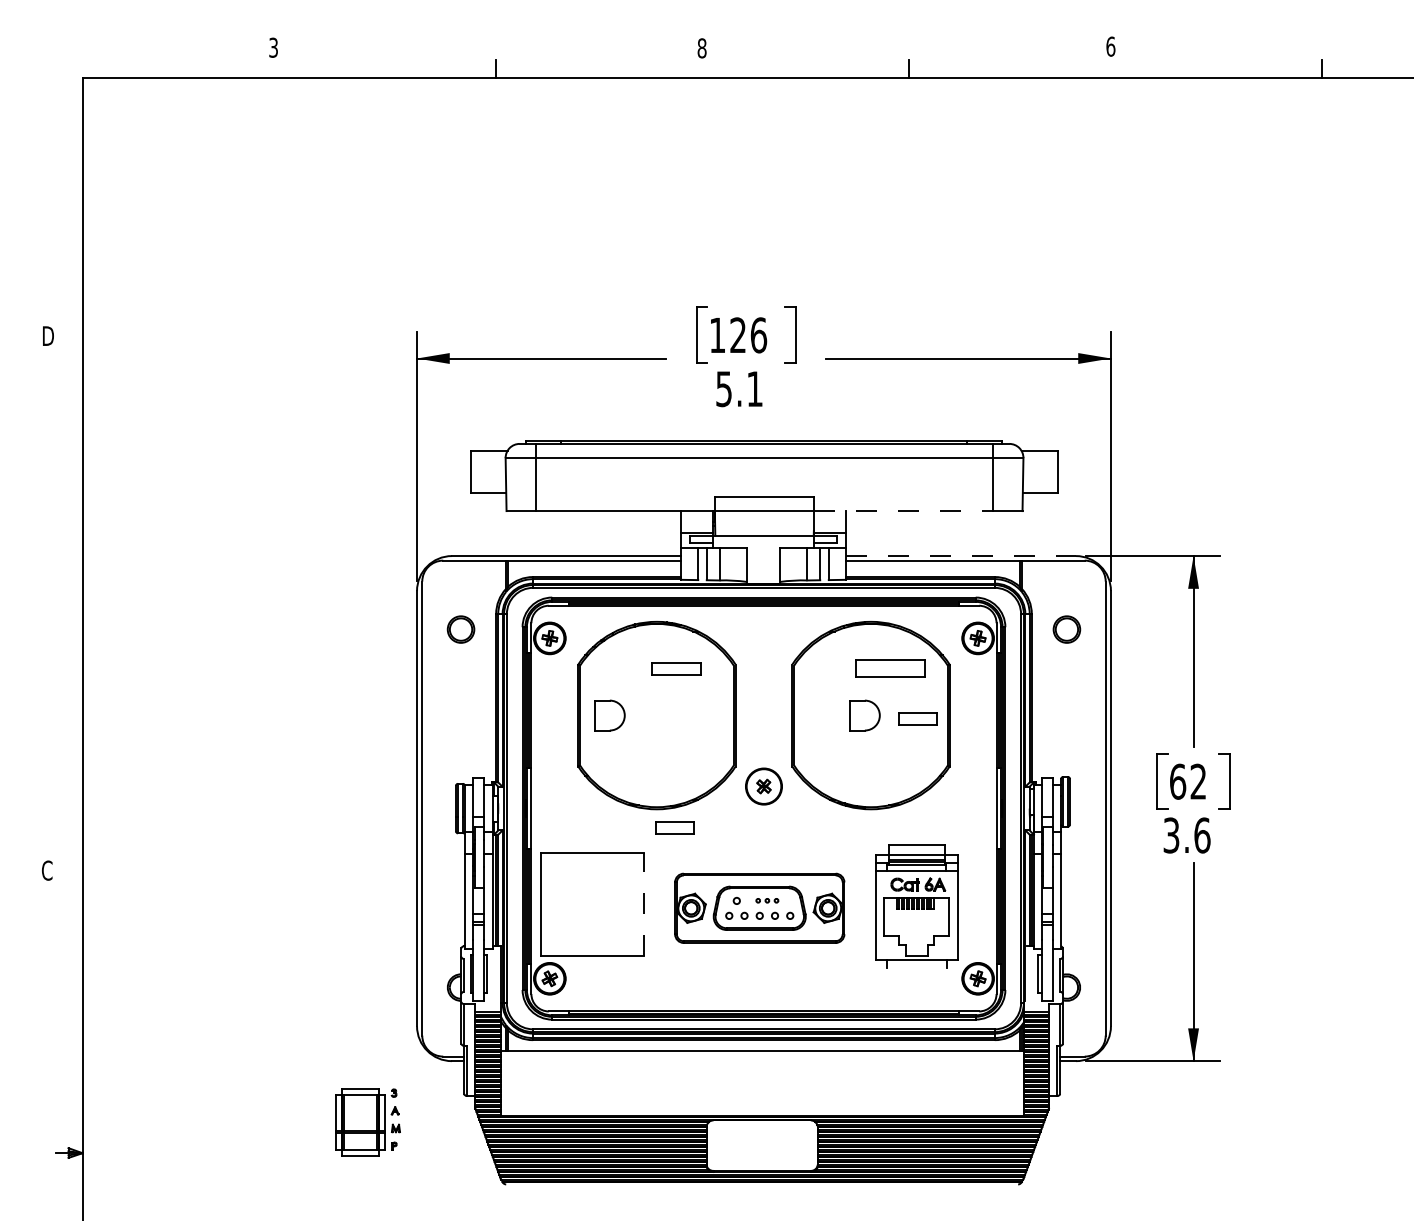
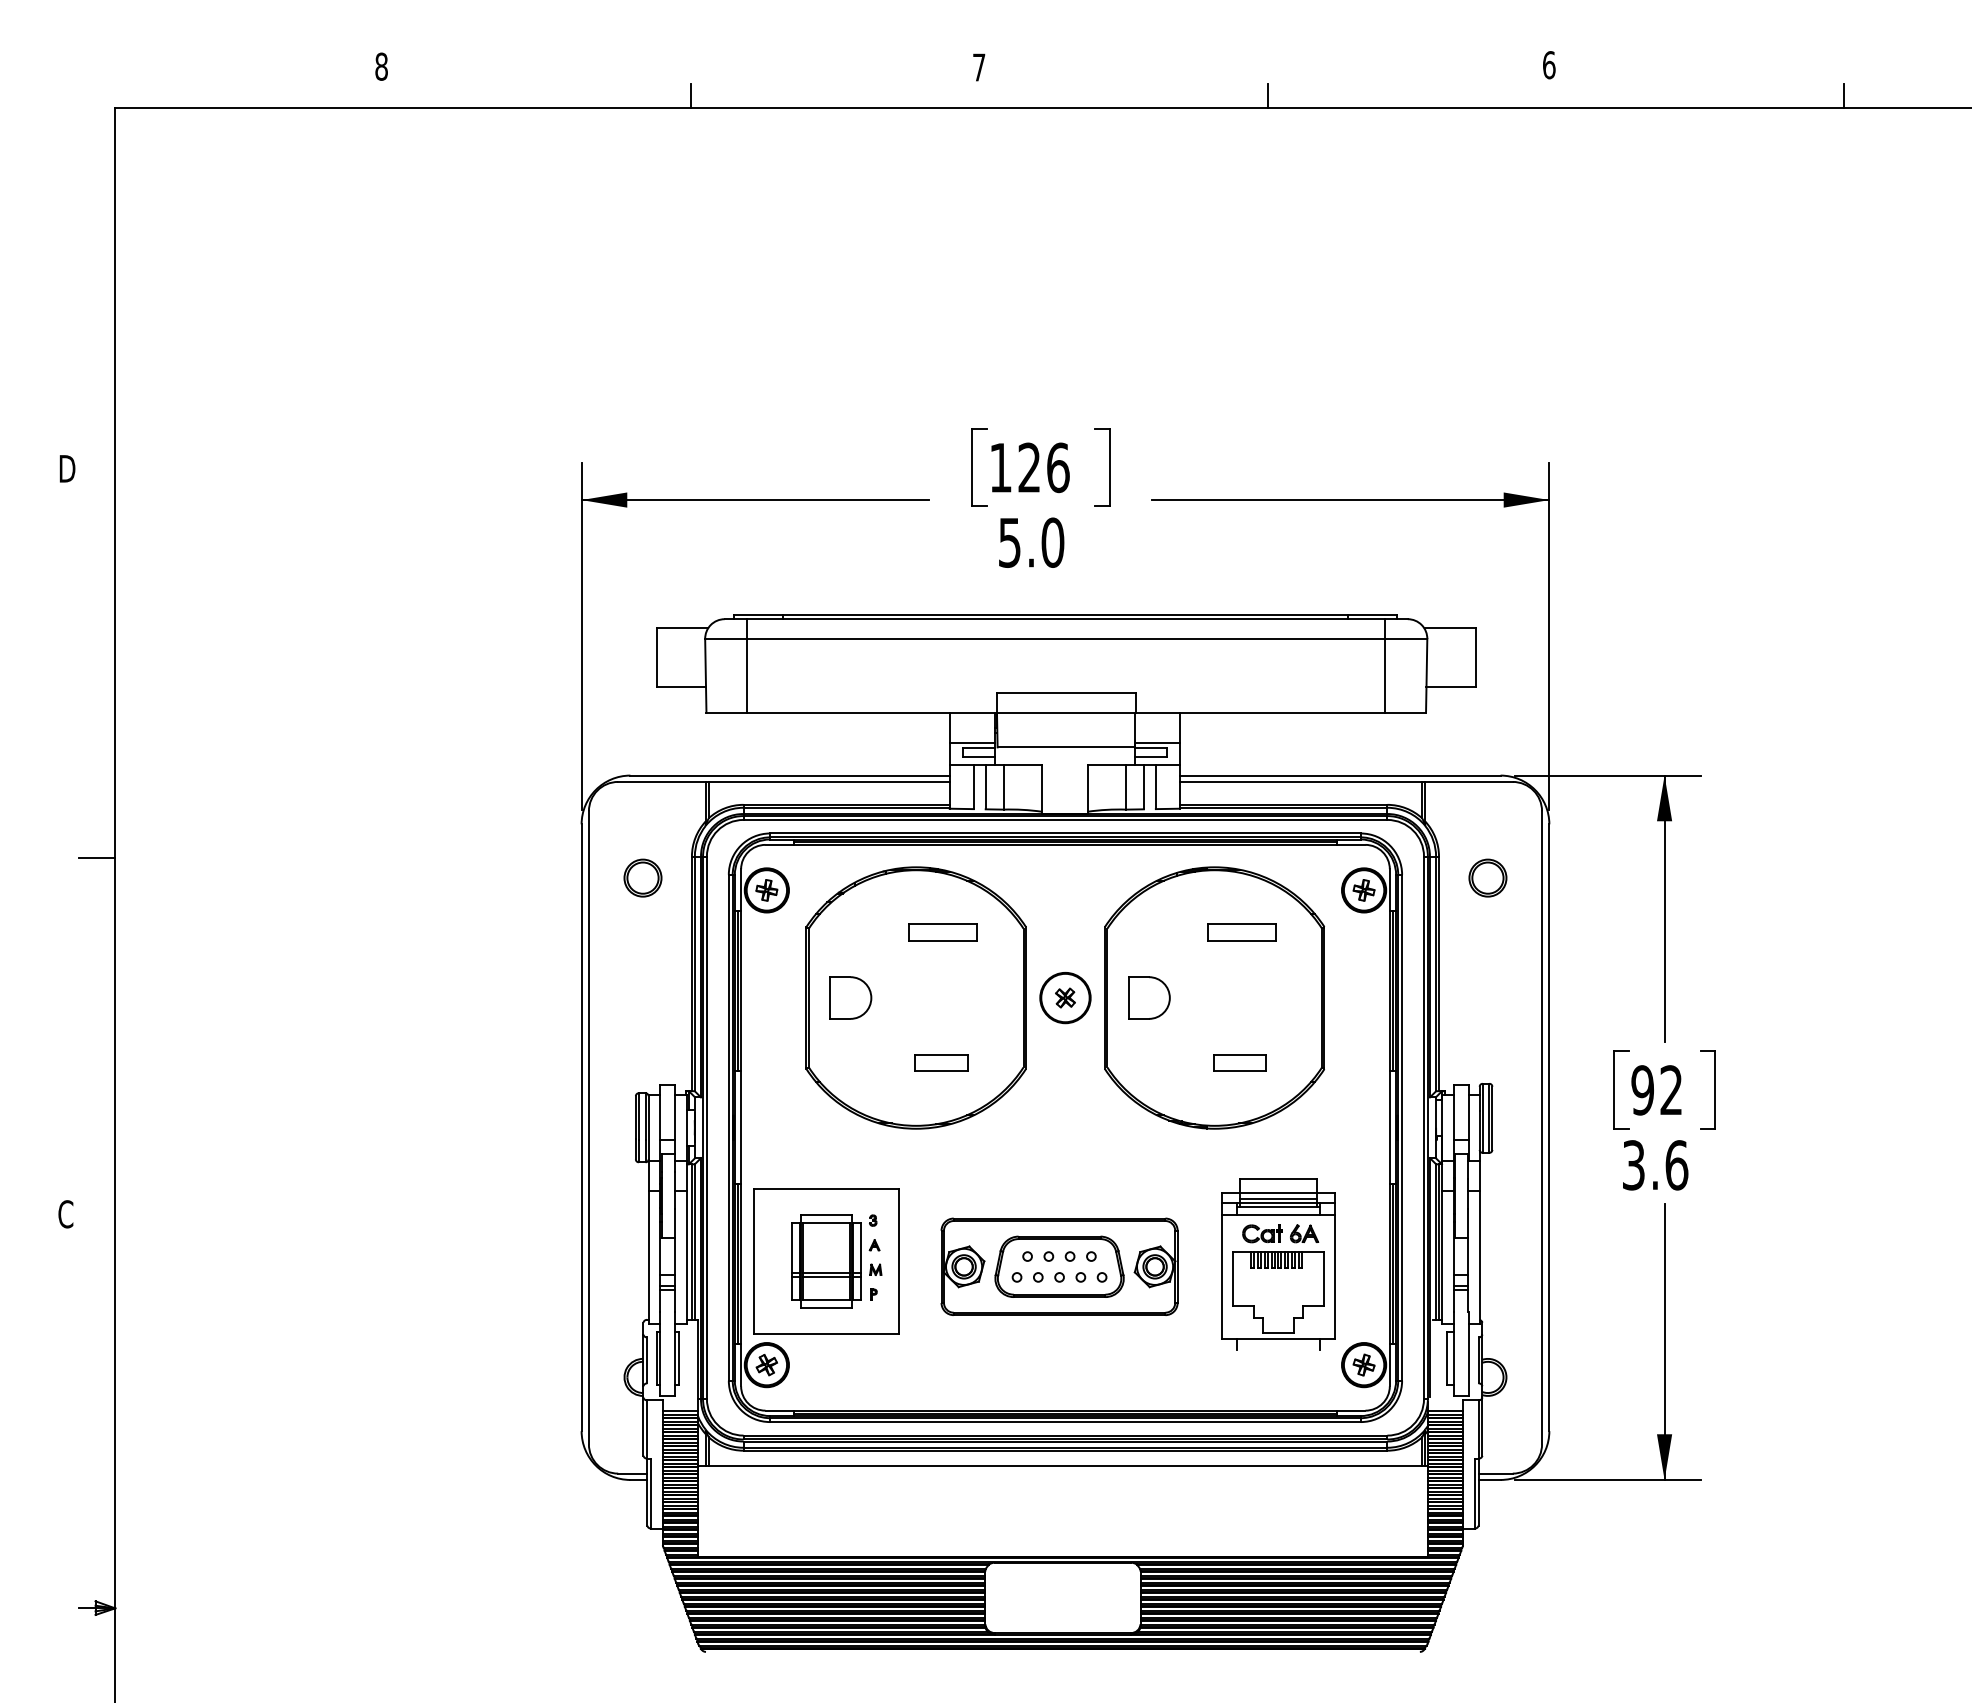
text: (273, 47) -> (381, 66), 3 -> 8
text: (701, 48) -> (978, 67), 8 -> 7
text: (755, 389) -> (1053, 543), 5.1 -> 5.0
line: (903, 511) -> (1260, 713), dashed -> solid
line: (961, 556) -> (1340, 776), dashed -> solid
line: (69, 615) -> (96, 858), added
part: (890, 668) -> (1241, 932), size x0.71
part: (864, 715) -> (1148, 997), moved
part: (917, 718) -> (1239, 1062), moved
text: (1177, 781) -> (1642, 1089), 62 -> 92
part: (763, 786) -> (1064, 997), moved
part: (674, 827) -> (940, 1062), moved
part: (767, 900) -> (1070, 1255), size x1.67
line: (644, 904) -> (898, 1261), dashed -> solid
part: (367, 1122) -> (836, 1261), moved

